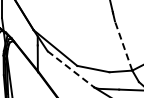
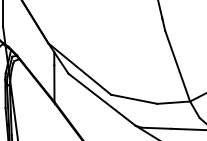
line: (123, 45) -> (177, 65), dashed -> solid
line: (70, 69) -> (101, 99), dashed -> solid

